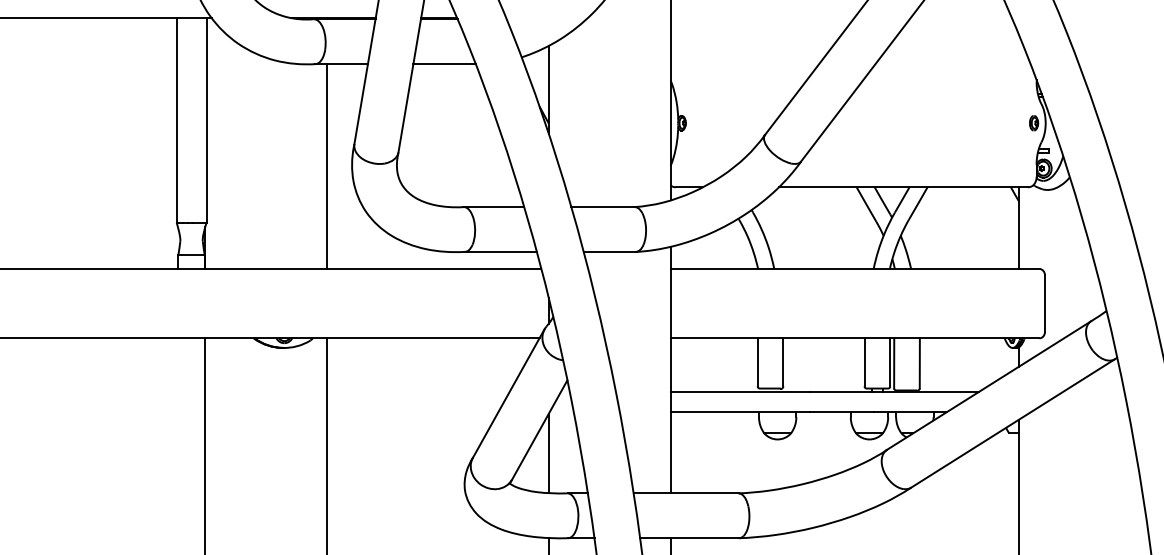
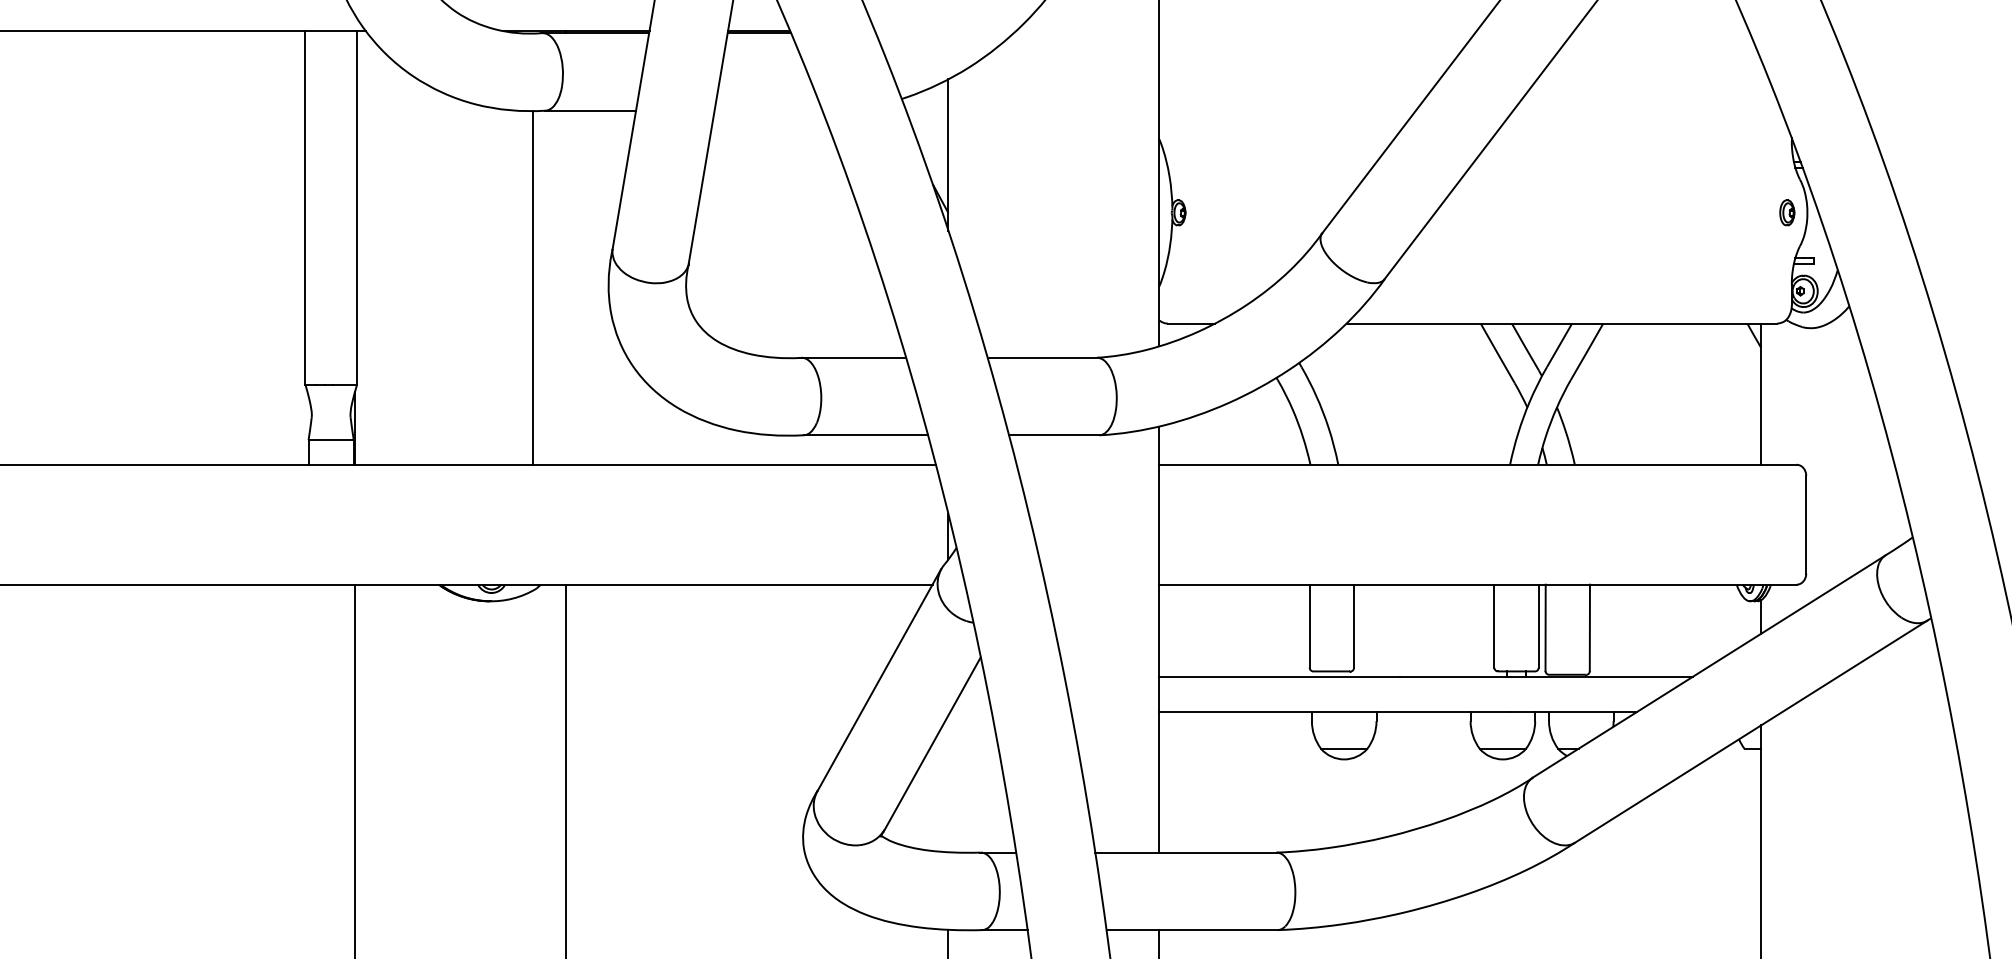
line: (444, 64) -> (768, 111), removed
line: (327, 166) -> (533, 287), moved
line: (548, 453) -> (948, 783), removed

